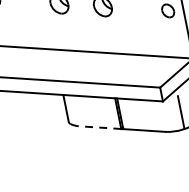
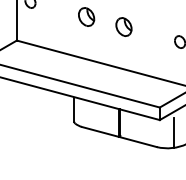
line: (98, 127) -> (99, 131), dashed -> solid

